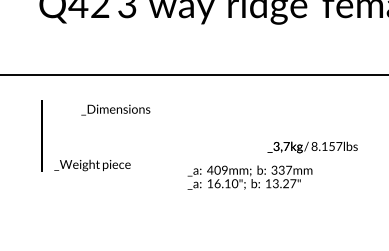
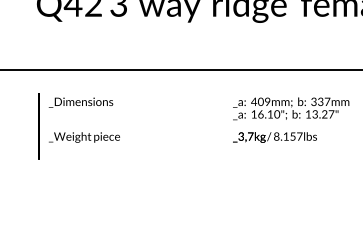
text: (115, 109) -> (80, 102), moved
text: (312, 147) -> (274, 137), moved
text: (92, 165) -> (84, 137), moved
text: (249, 177) -> (290, 108), moved

